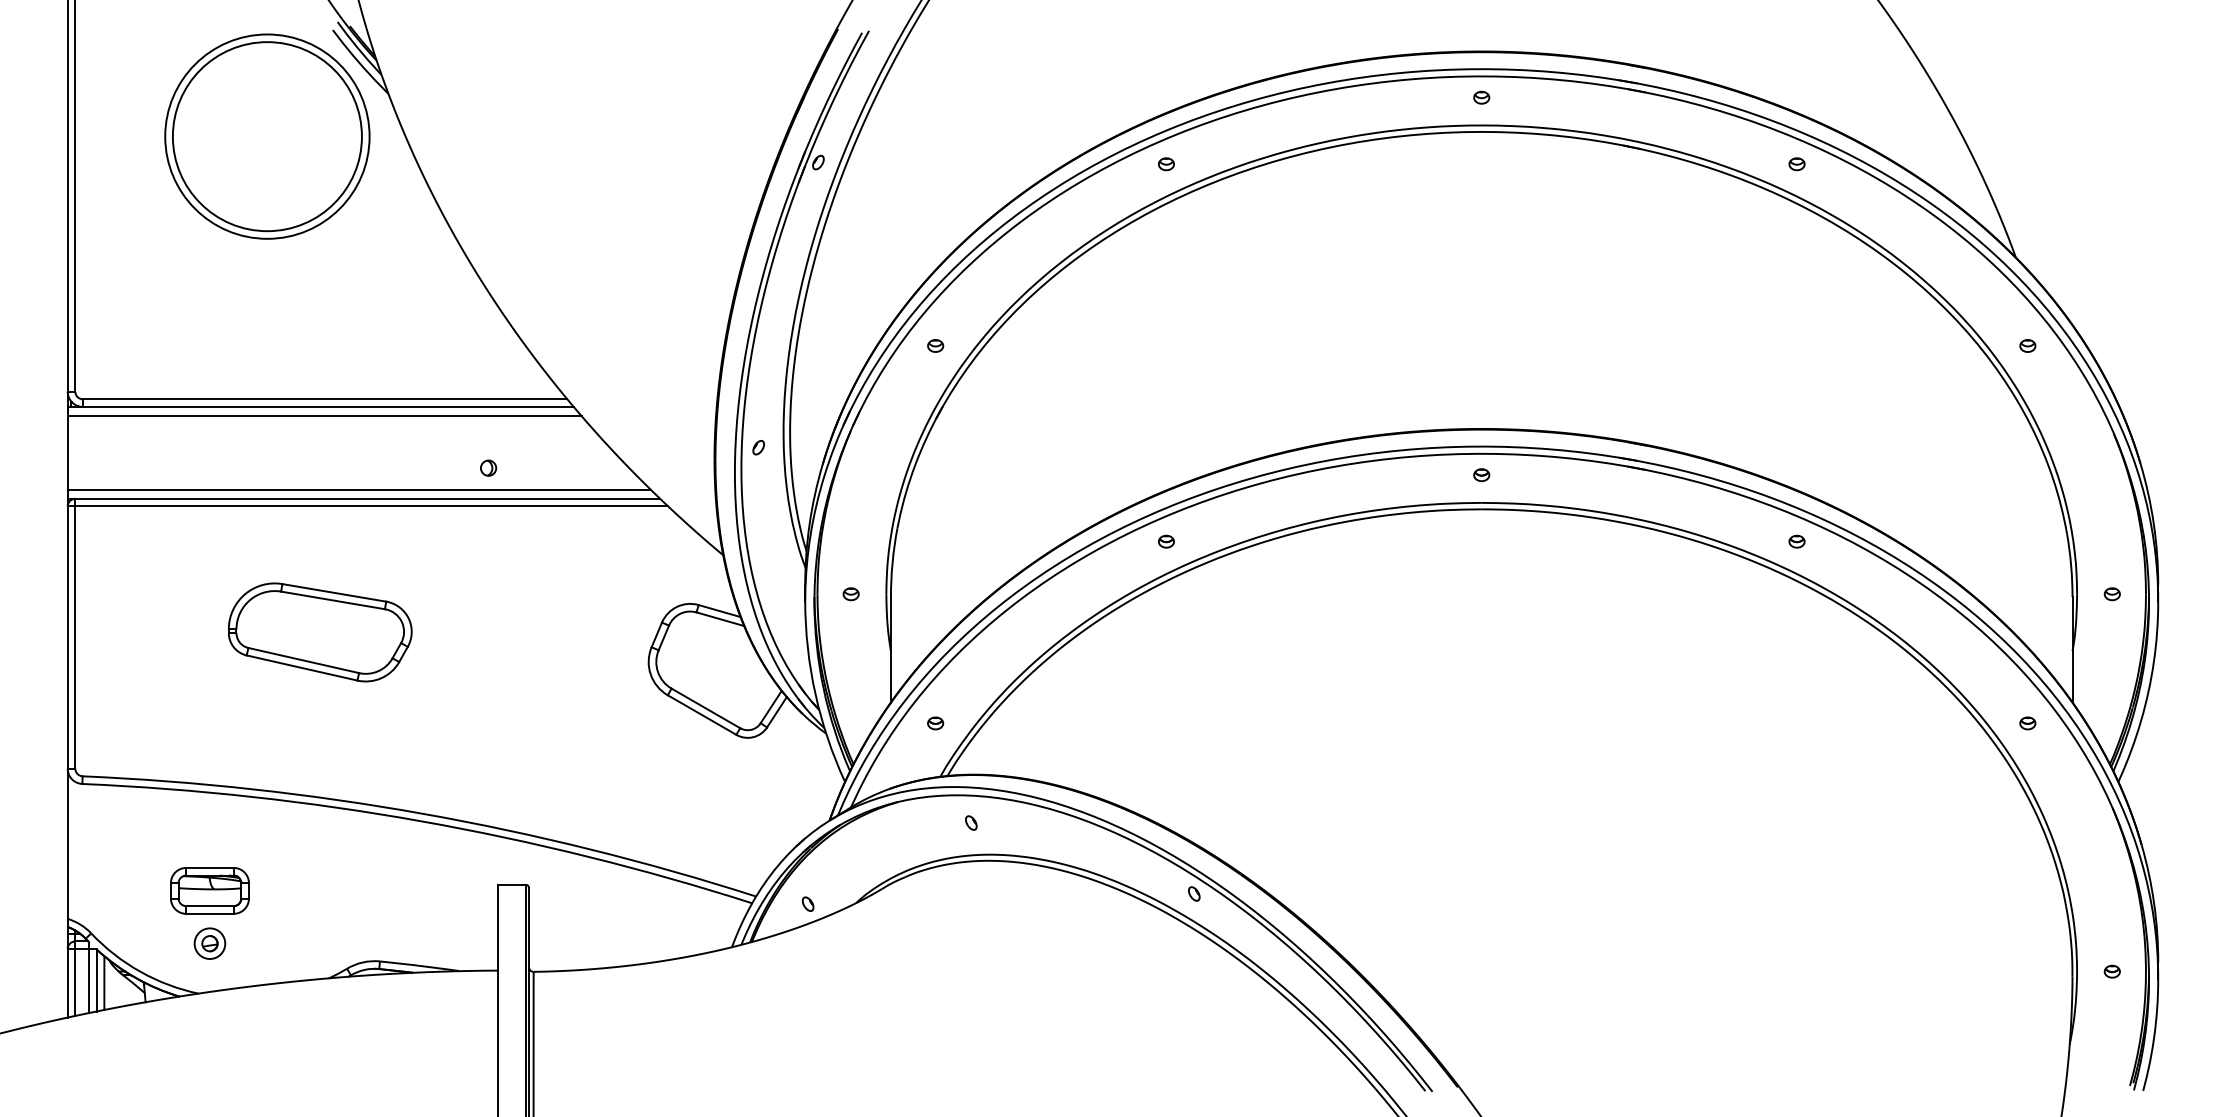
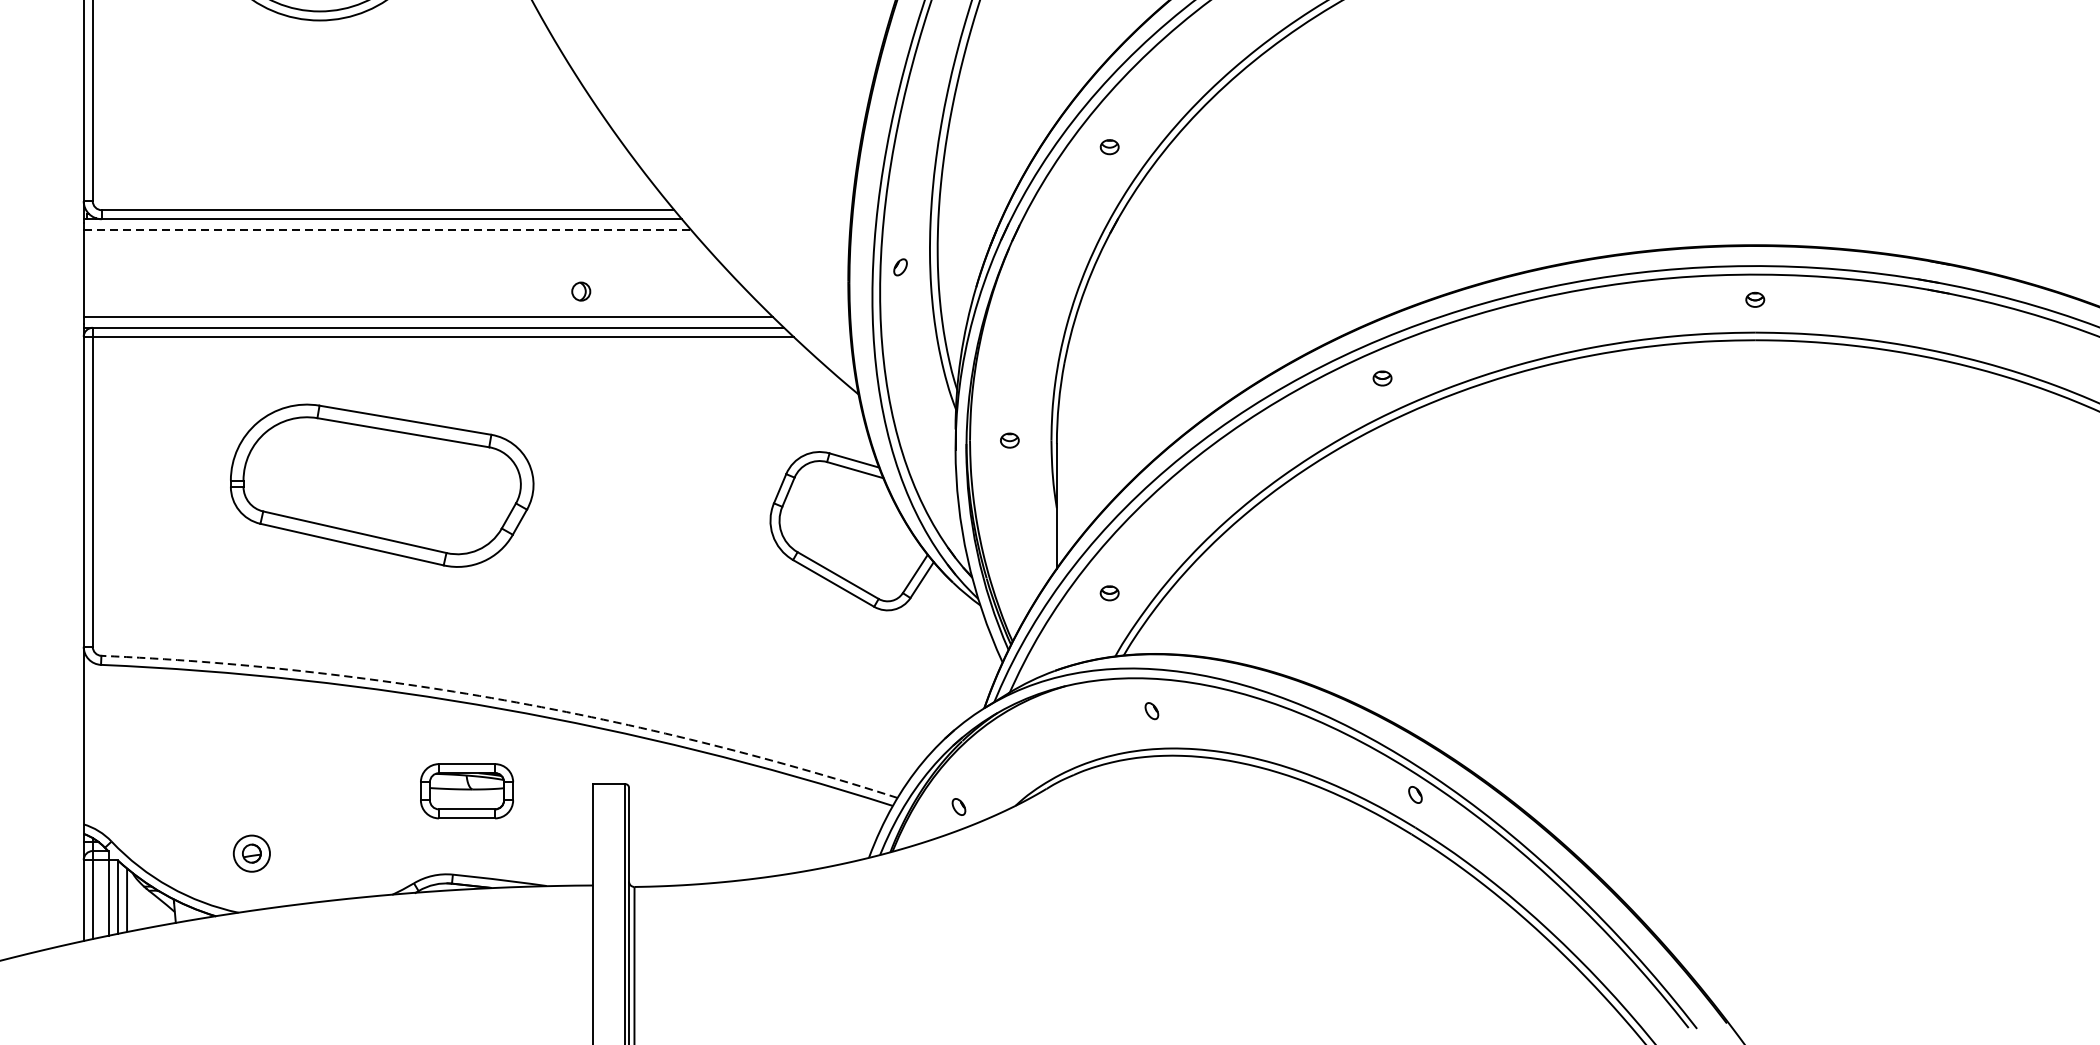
line: (324, 416) -> (387, 230), solid -> dashed
part: (320, 632) -> (382, 485), size x1.4
arc: (423, 813) -> (504, 699), solid -> dashed
part: (209, 890) -> (466, 790), moved

